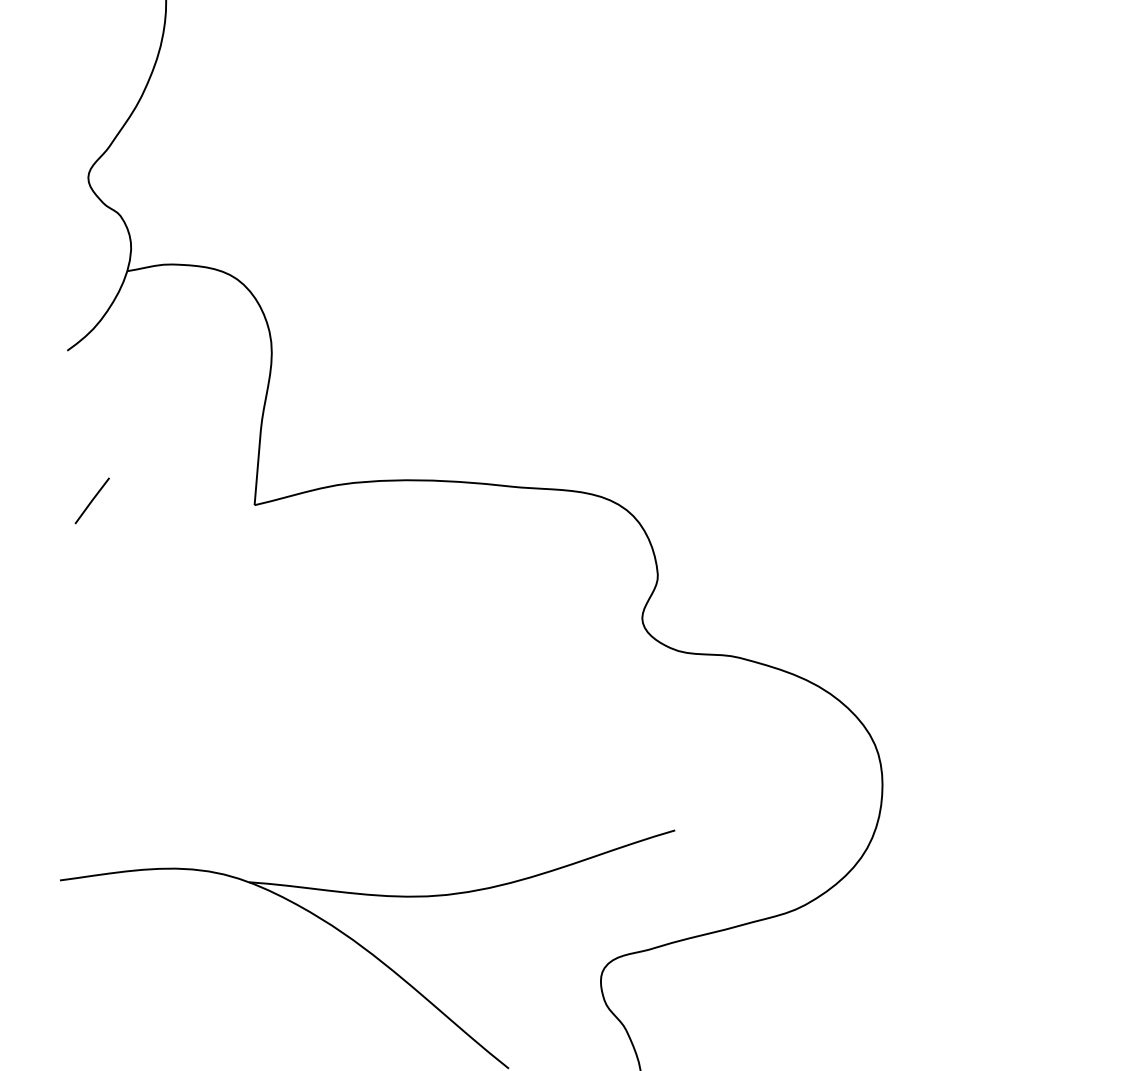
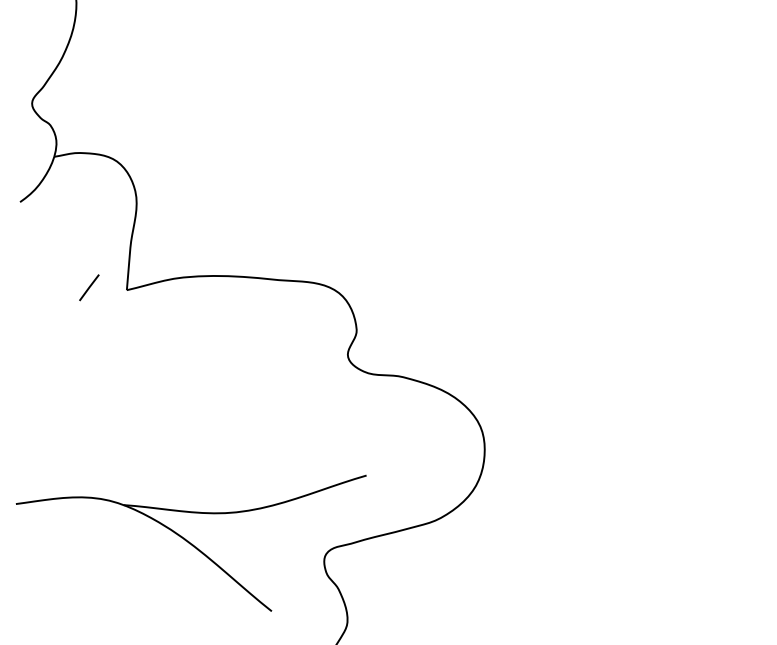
line: (92, 500) -> (89, 287), moved

